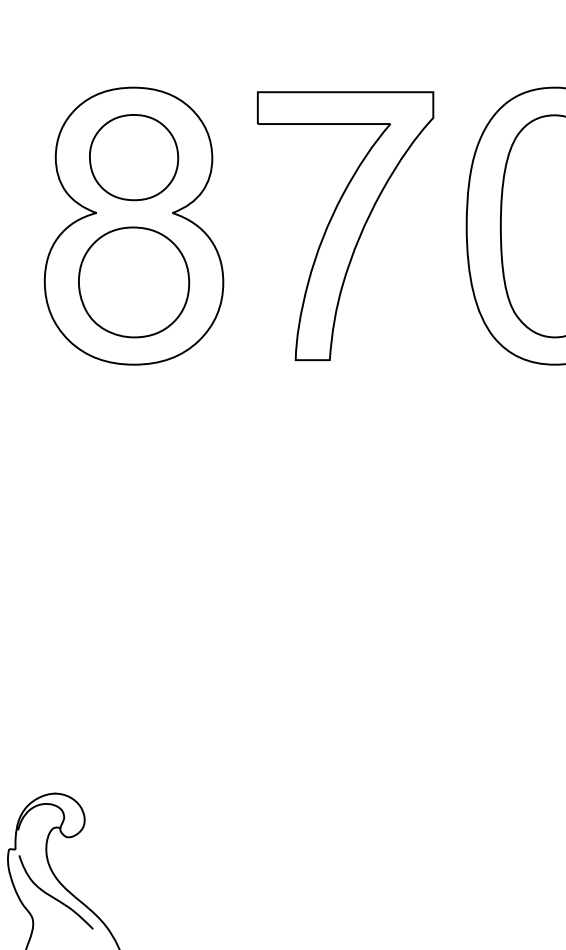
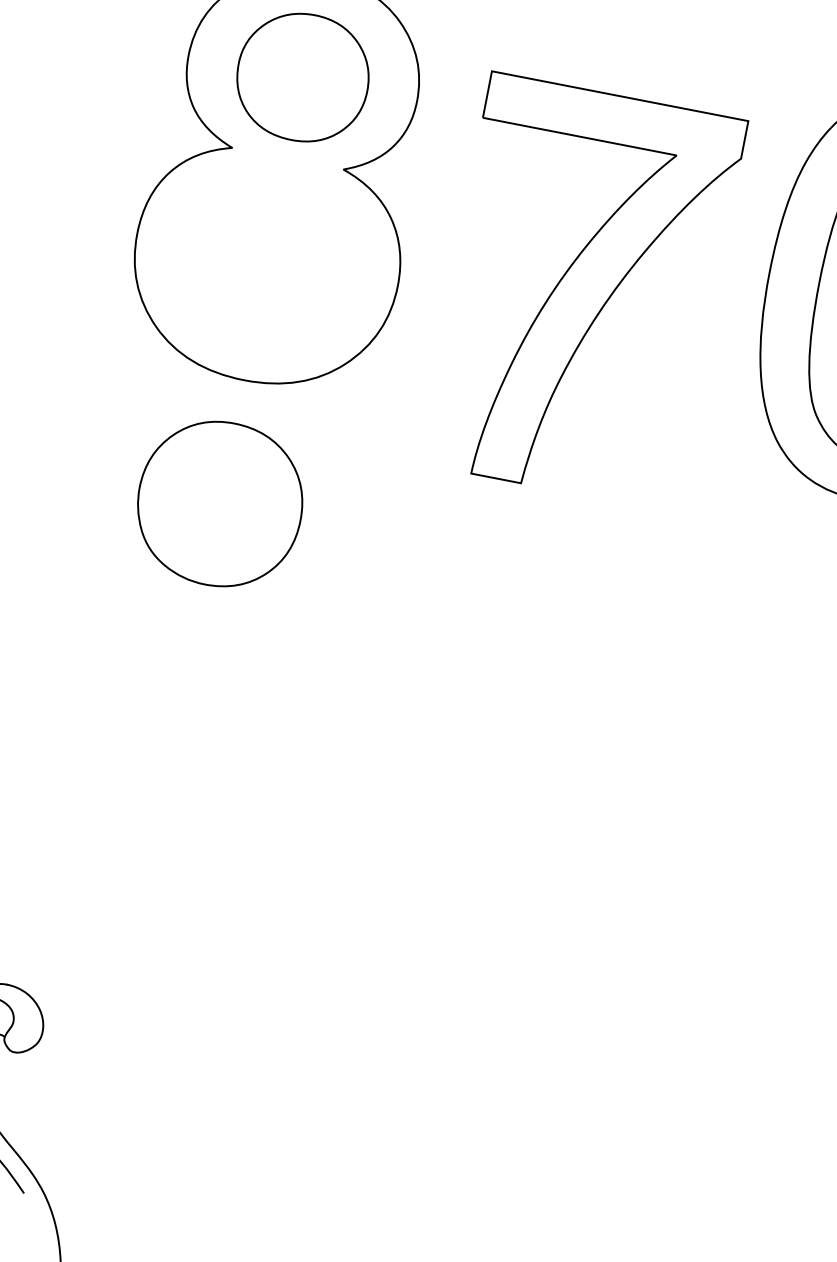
part: (345, 225) -> (582, 290), moved
part: (134, 282) -> (220, 504), moved

